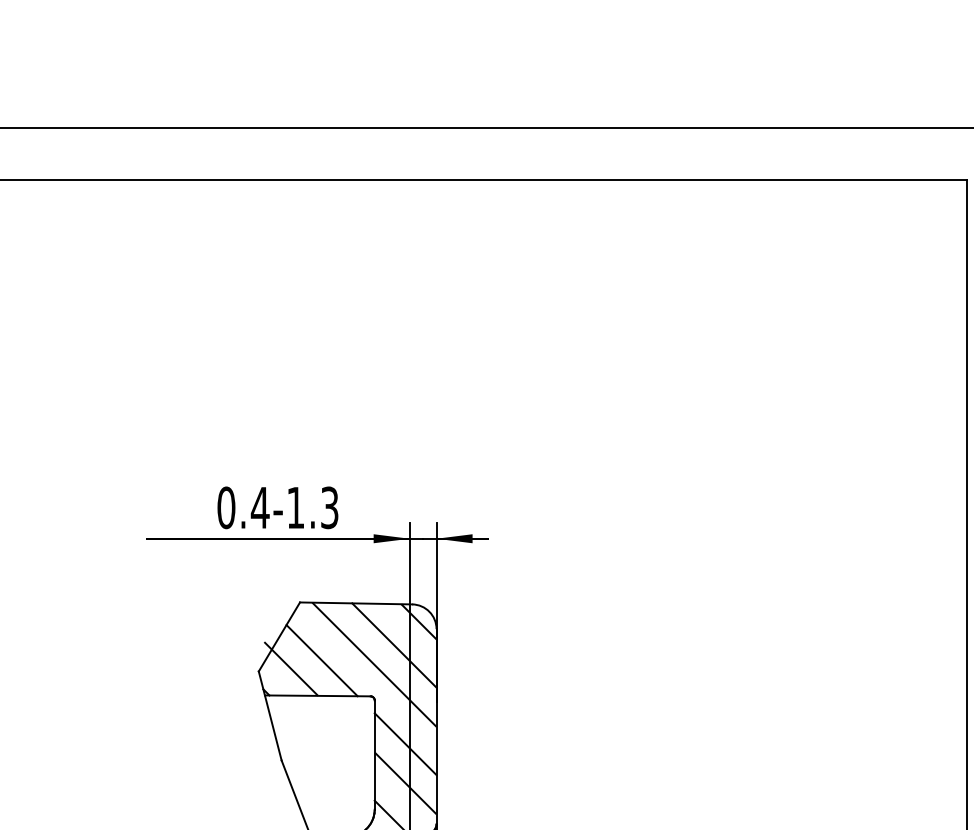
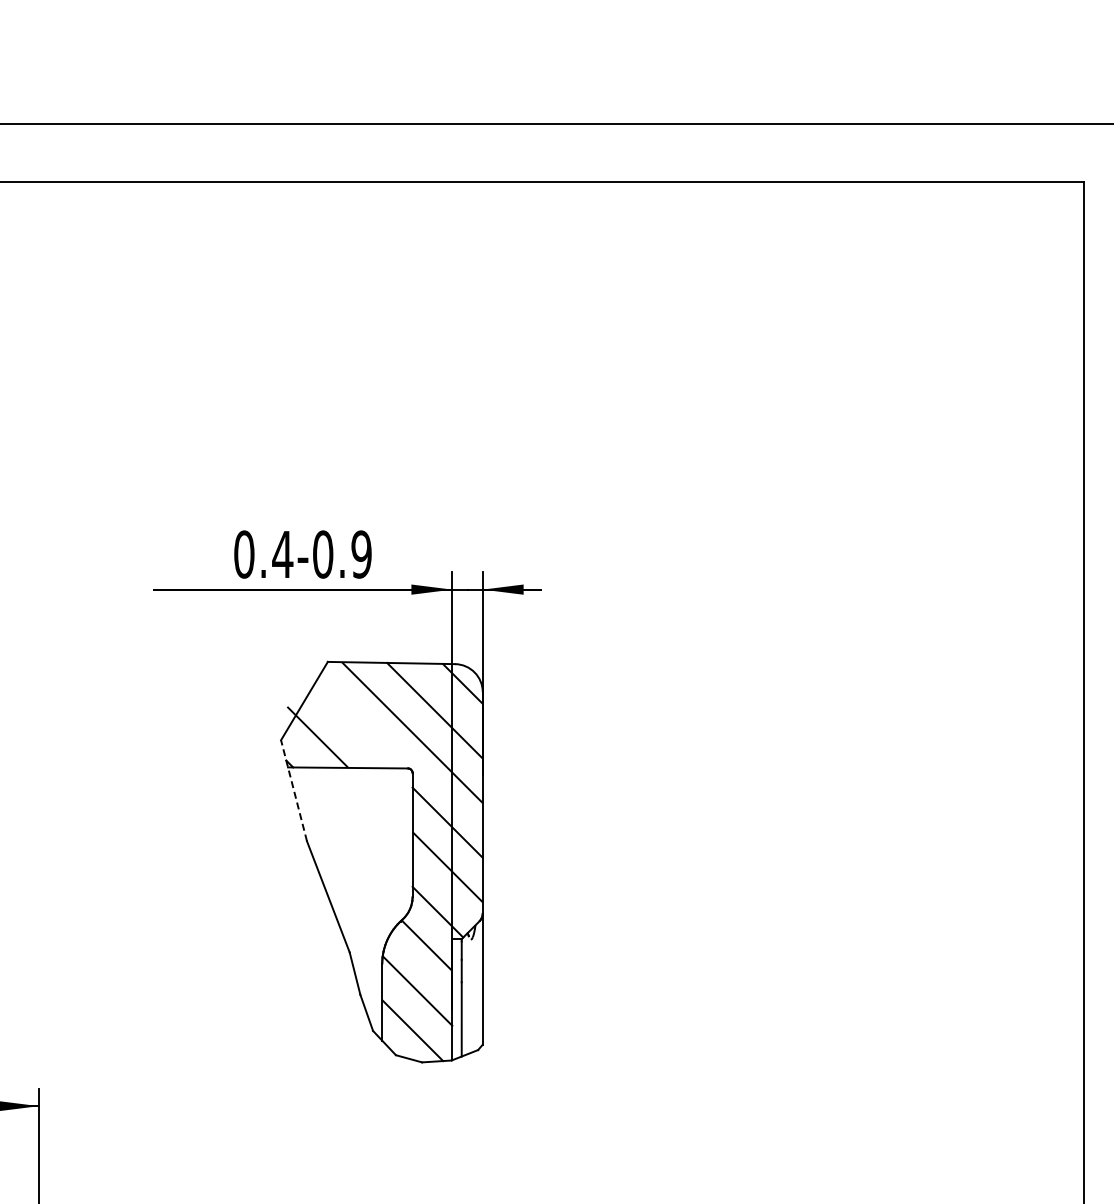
text: (312, 507) -> (342, 554), 0.4-1.3 -> 0.4-0.9
line: (321, 660) -> (352, 727), removed
line: (269, 715) -> (293, 790), solid -> dashed

